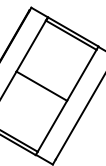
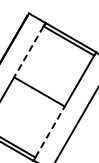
line: (30, 46) -> (28, 52), solid -> dashed
line: (52, 125) -> (50, 131), solid -> dashed

